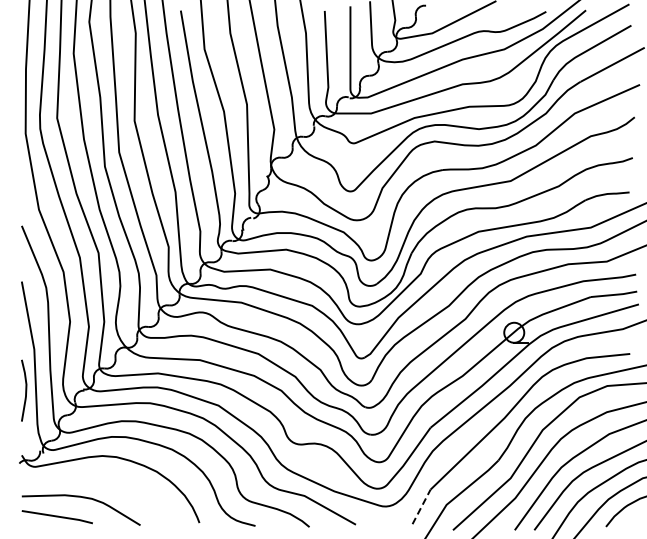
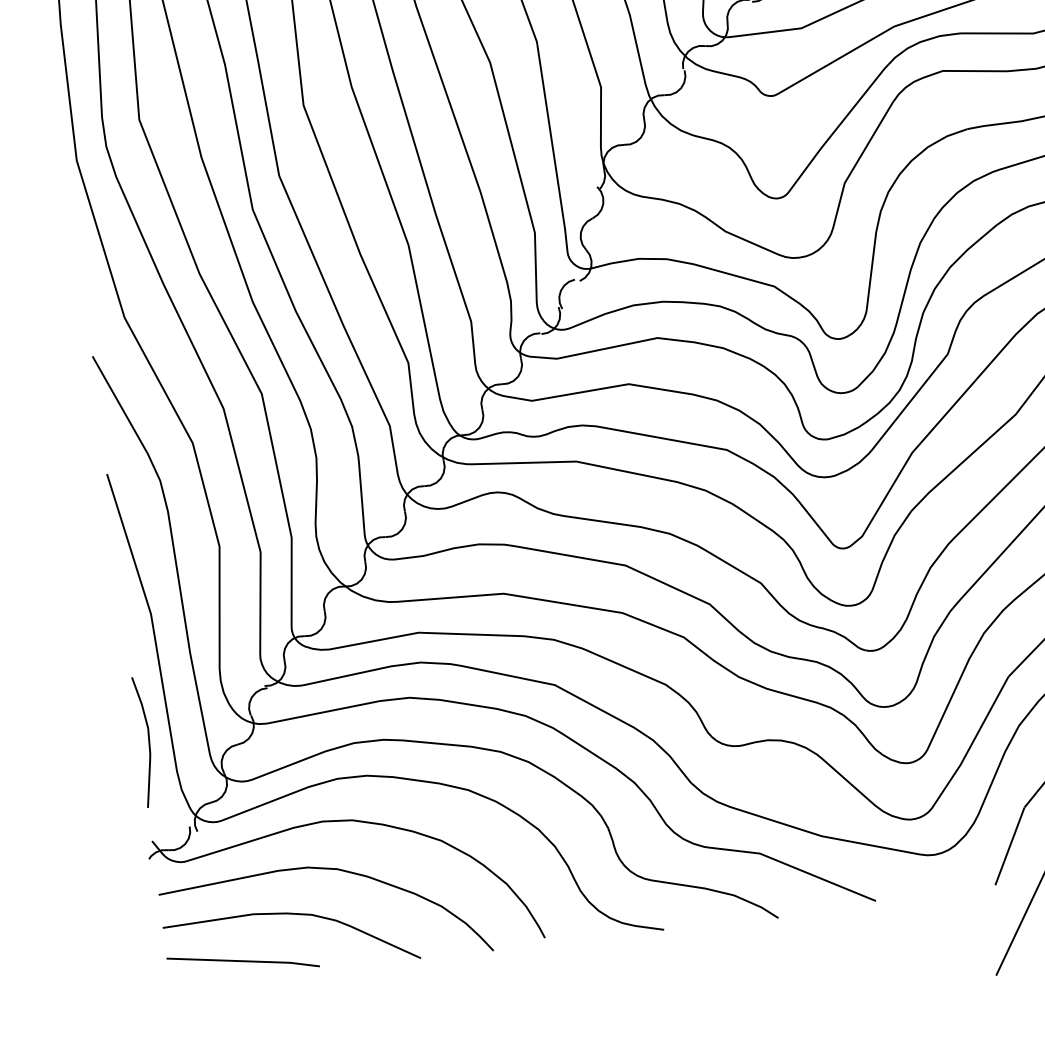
curve: (25, 390) -> (147, 741), moved
curve: (102, 479) -> (328, 871), added
line: (421, 506) -> (1009, 845), dashed -> solid

